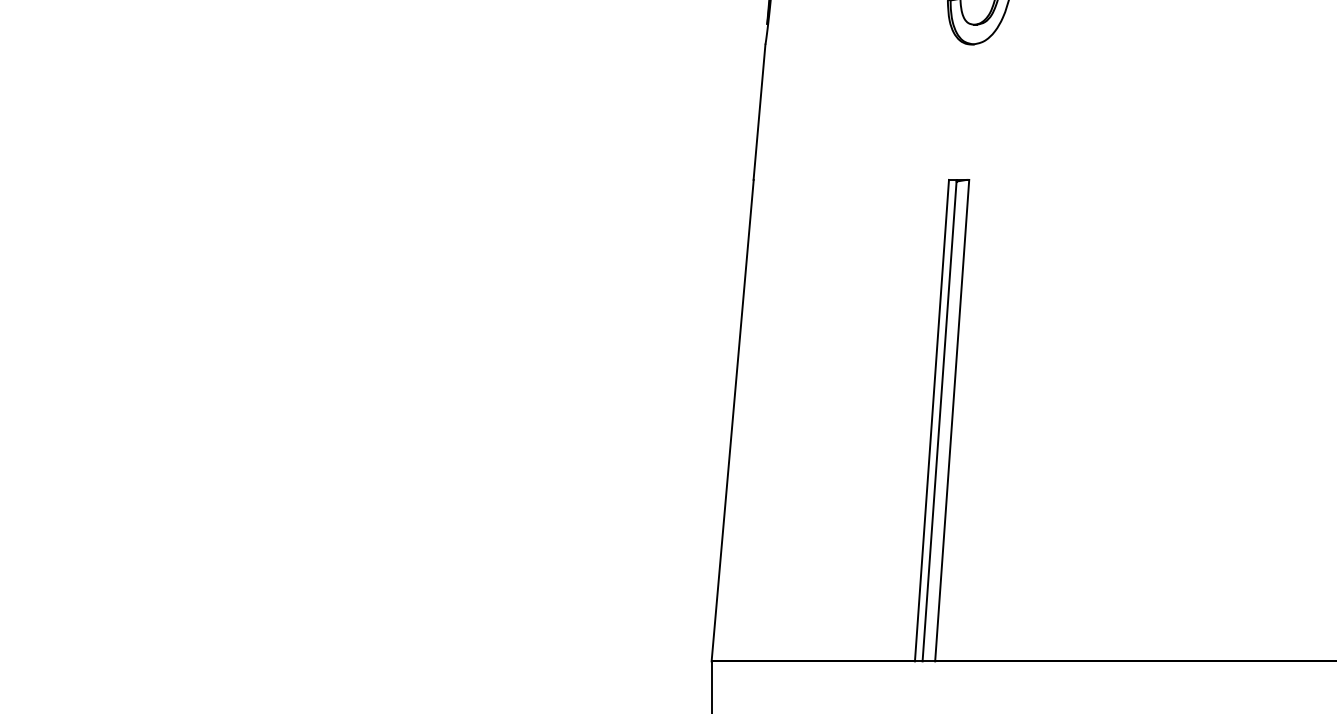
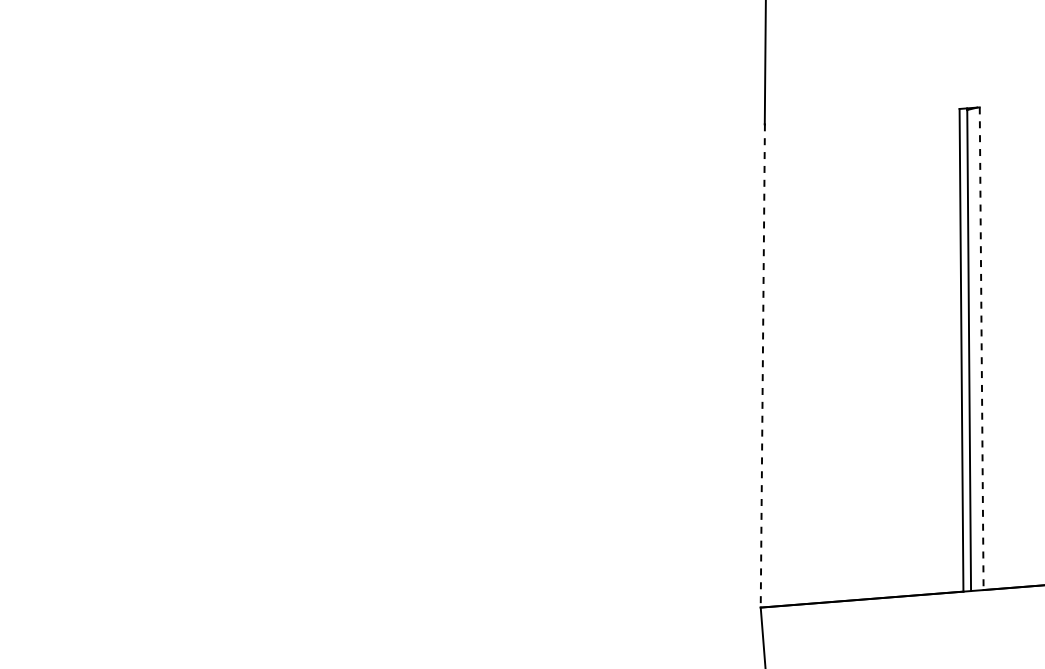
line: (732, 420) -> (762, 365), solid -> dashed
line: (952, 421) -> (982, 349), solid -> dashed

